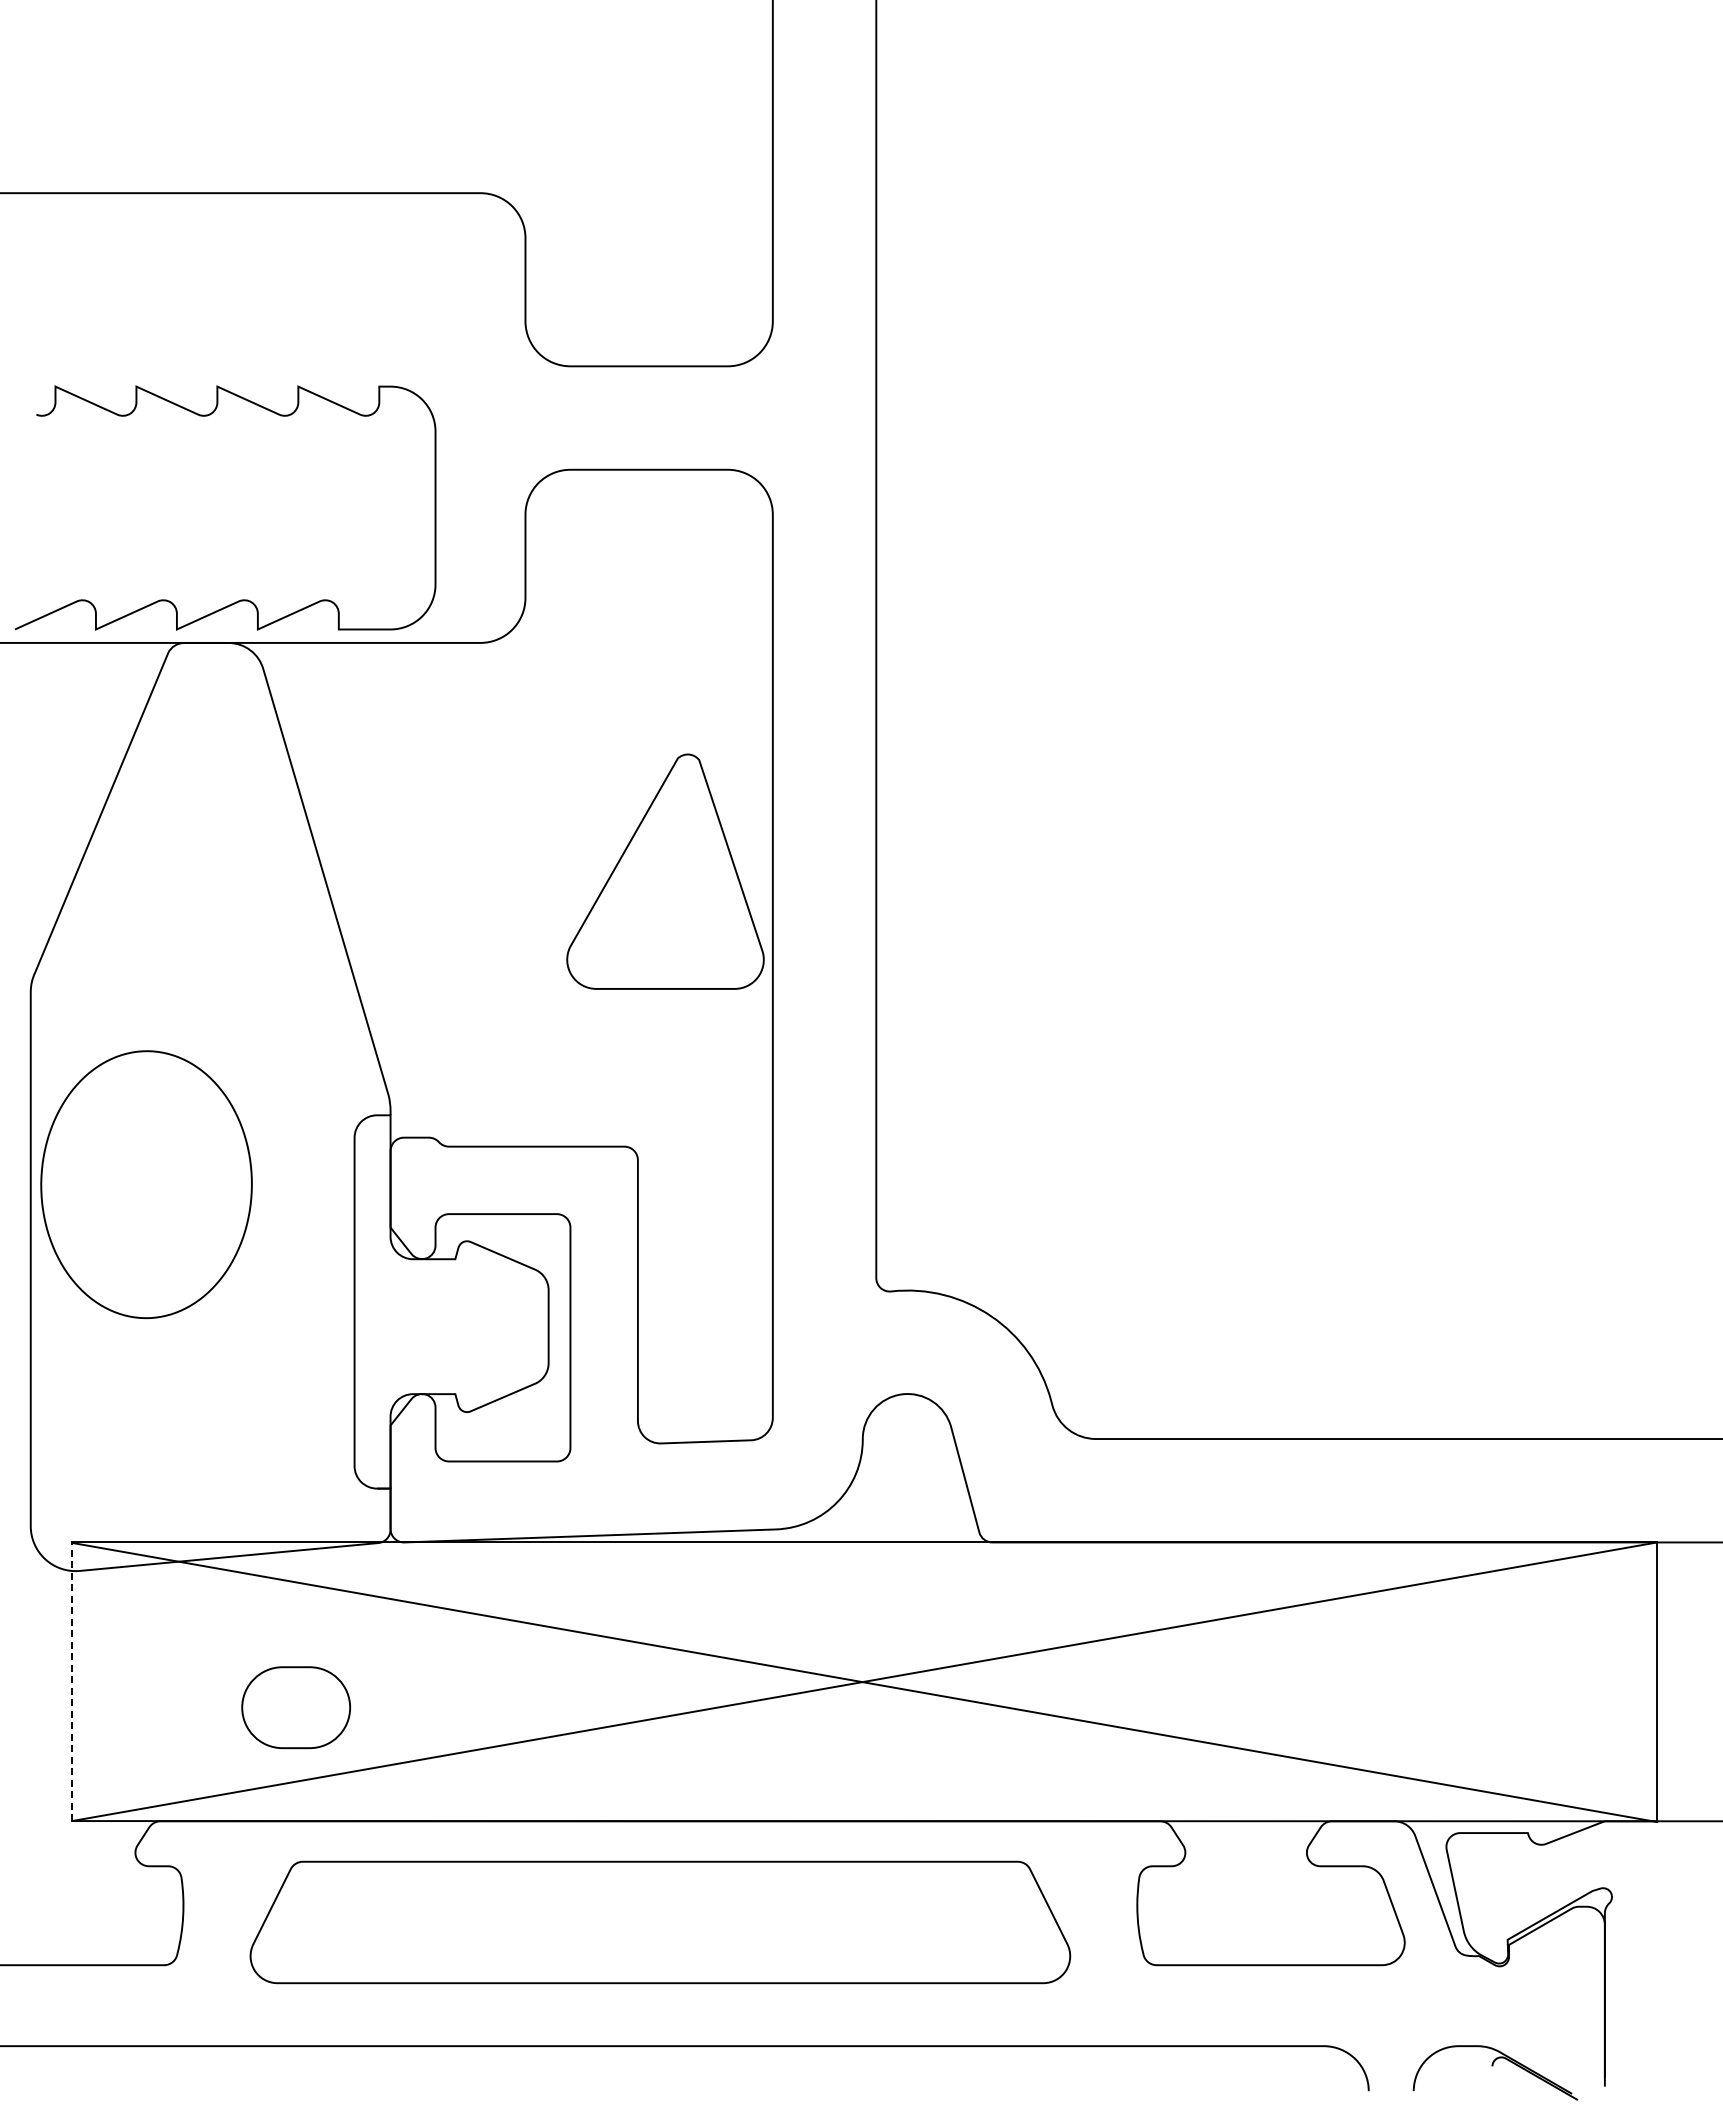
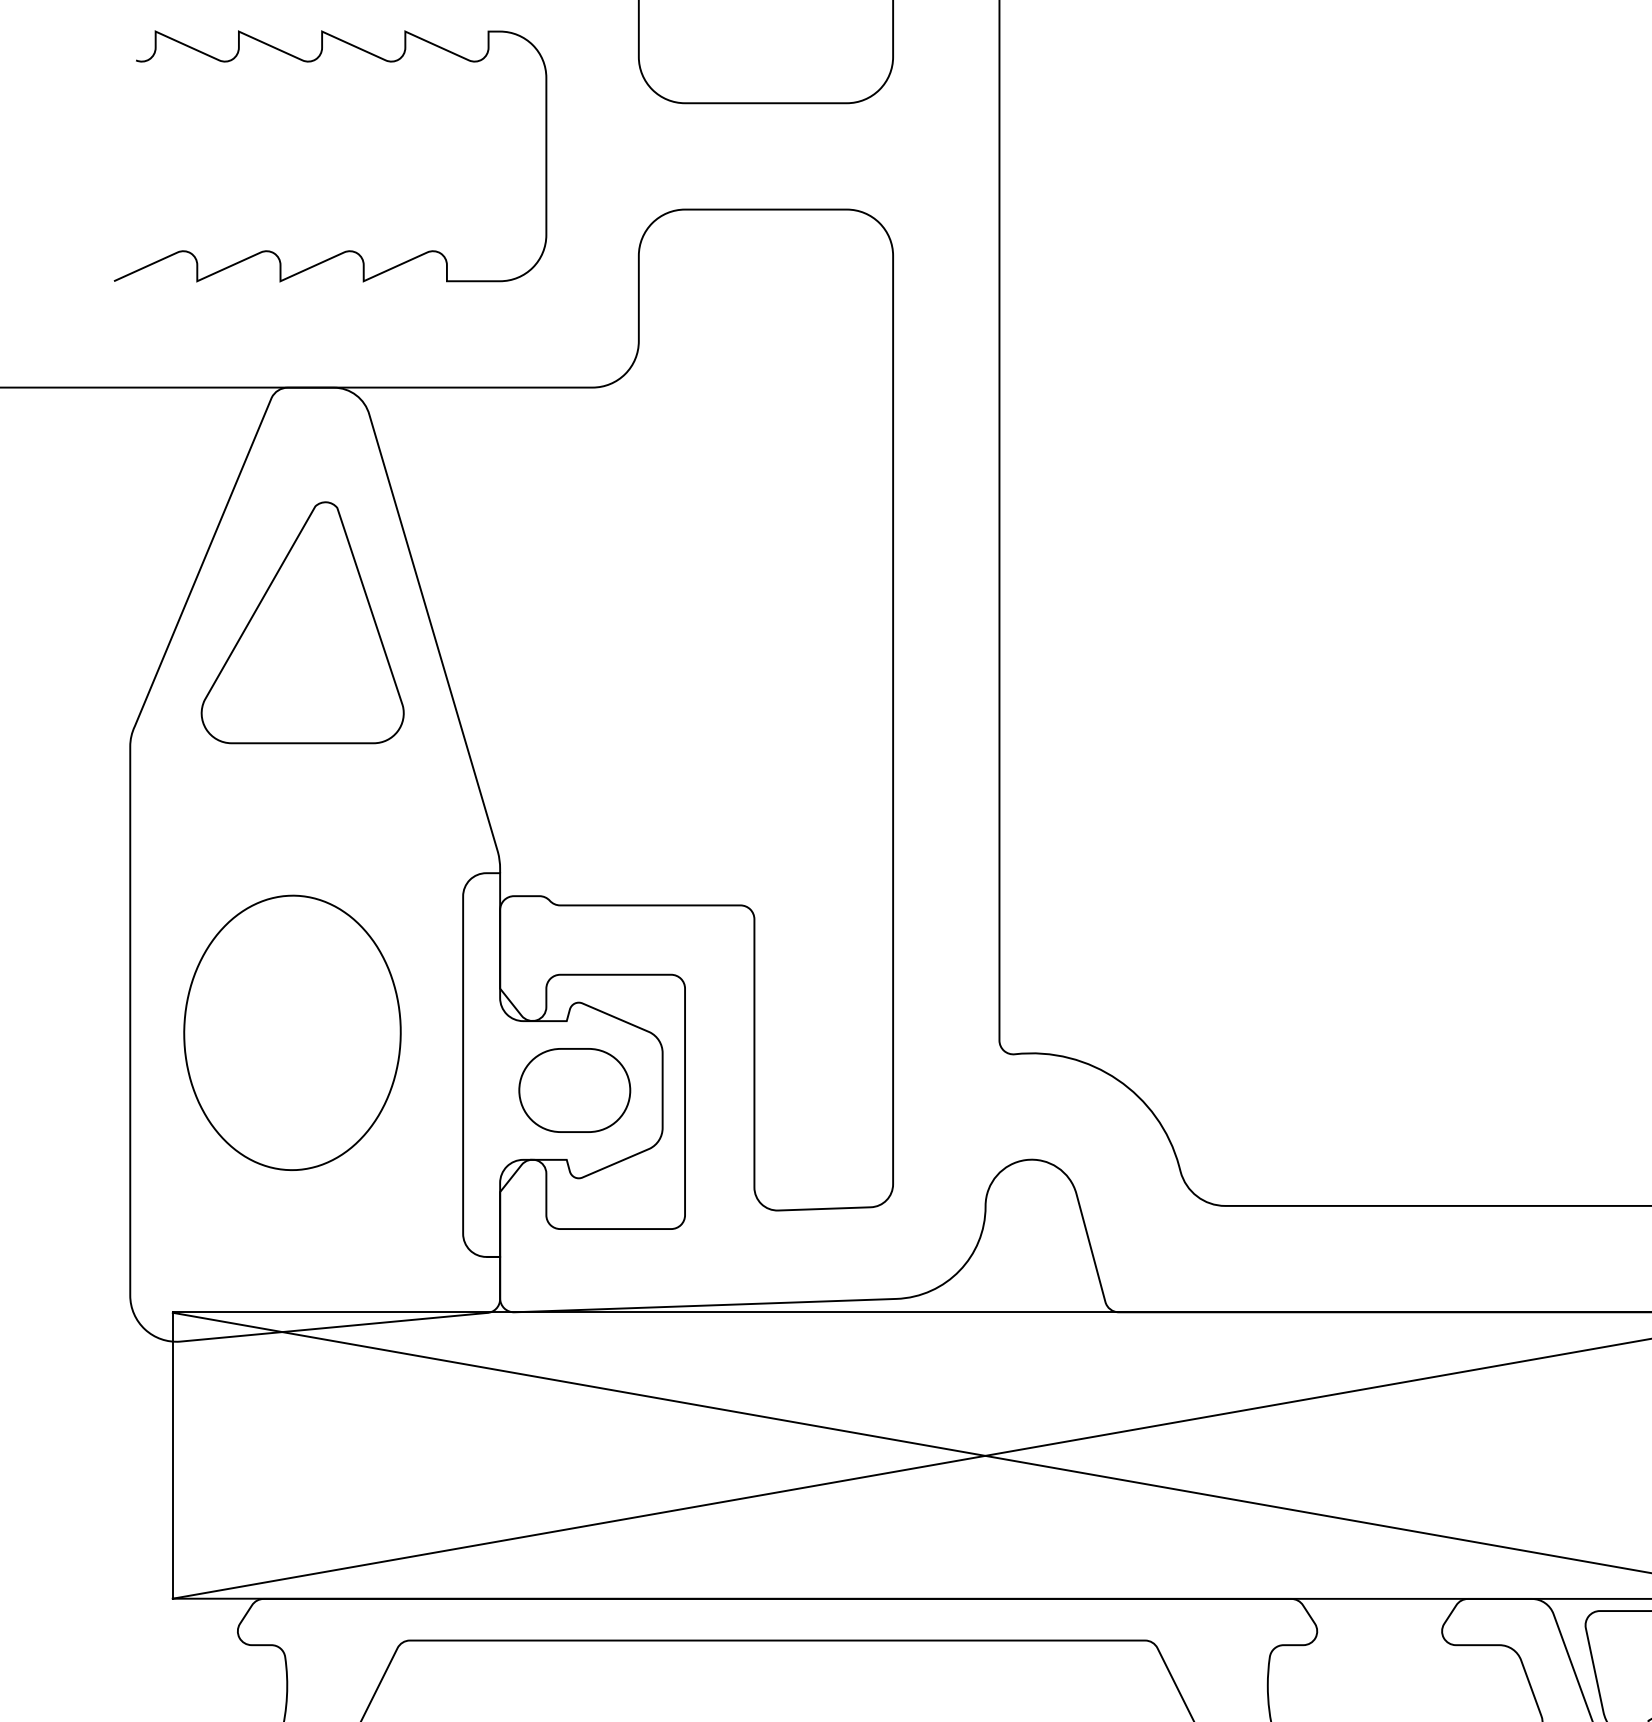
curve: (207, 416) -> (311, 62), moved
part: (665, 871) -> (302, 622), moved
part: (146, 1184) -> (292, 1032), moved
line: (72, 1681) -> (173, 1455), dashed -> solid
part: (296, 1707) -> (575, 1090), moved

